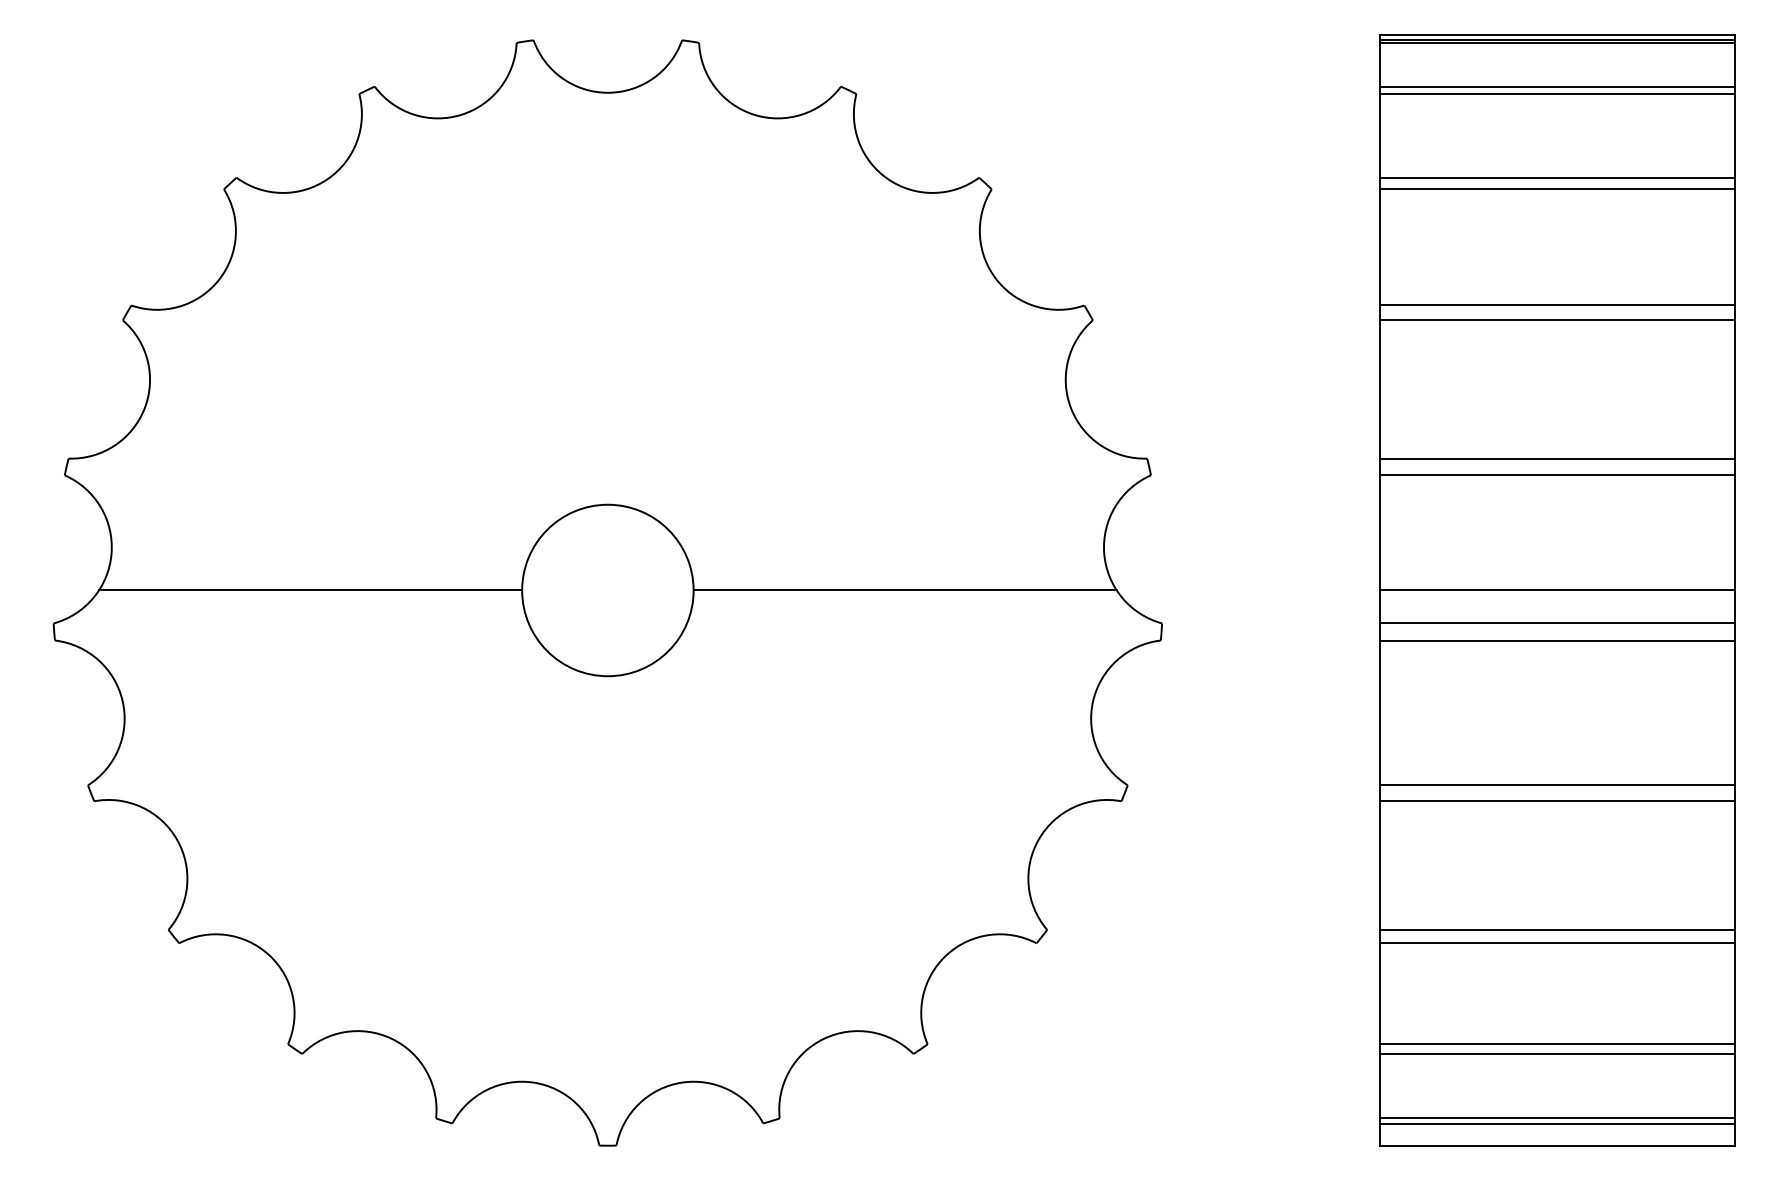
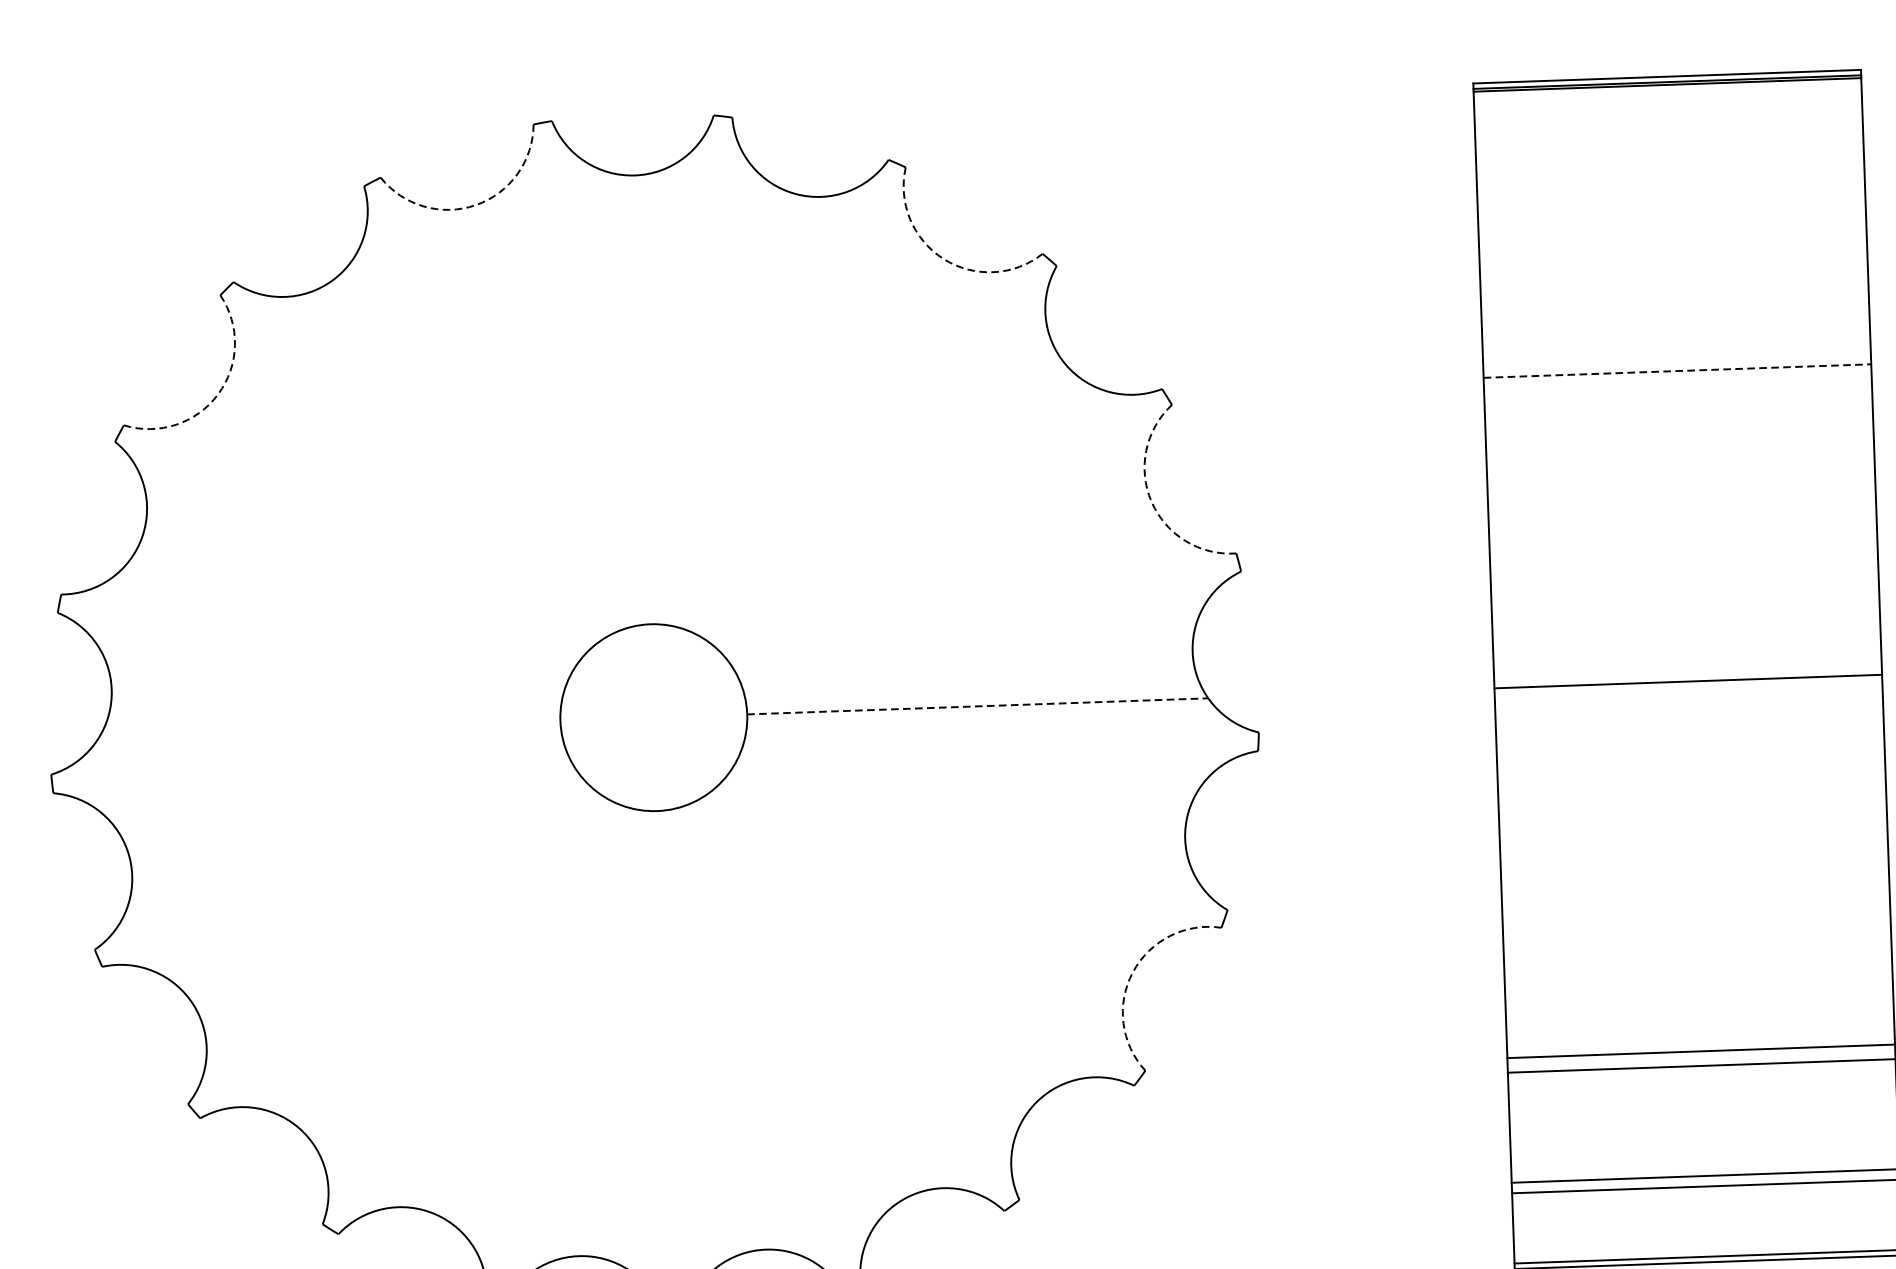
line: (1557, 86) -> (1669, 132), removed
line: (1557, 94) -> (1669, 141), removed
arc: (461, 114) -> (476, 204), solid -> dashed
line: (1557, 177) -> (1672, 231), removed
arc: (888, 179) -> (943, 259), solid -> dashed
line: (1557, 189) -> (1673, 244), removed
arc: (218, 280) -> (217, 394), solid -> dashed
line: (1557, 305) -> (1677, 371), solid -> dashed
line: (1557, 320) -> (1678, 387), removed
arc: (1071, 408) -> (1151, 501), solid -> dashed
line: (1557, 458) -> (1683, 537), removed
line: (1557, 475) -> (1683, 556), removed
line: (310, 590) -> (329, 729), removed
line: (905, 590) -> (978, 706), solid -> dashed
line: (1557, 623) -> (1689, 717), removed
line: (1557, 640) -> (1690, 736), removed
line: (1557, 785) -> (1695, 894), removed
line: (1557, 801) -> (1696, 911), removed
arc: (1038, 839) -> (1132, 972), solid -> dashed

